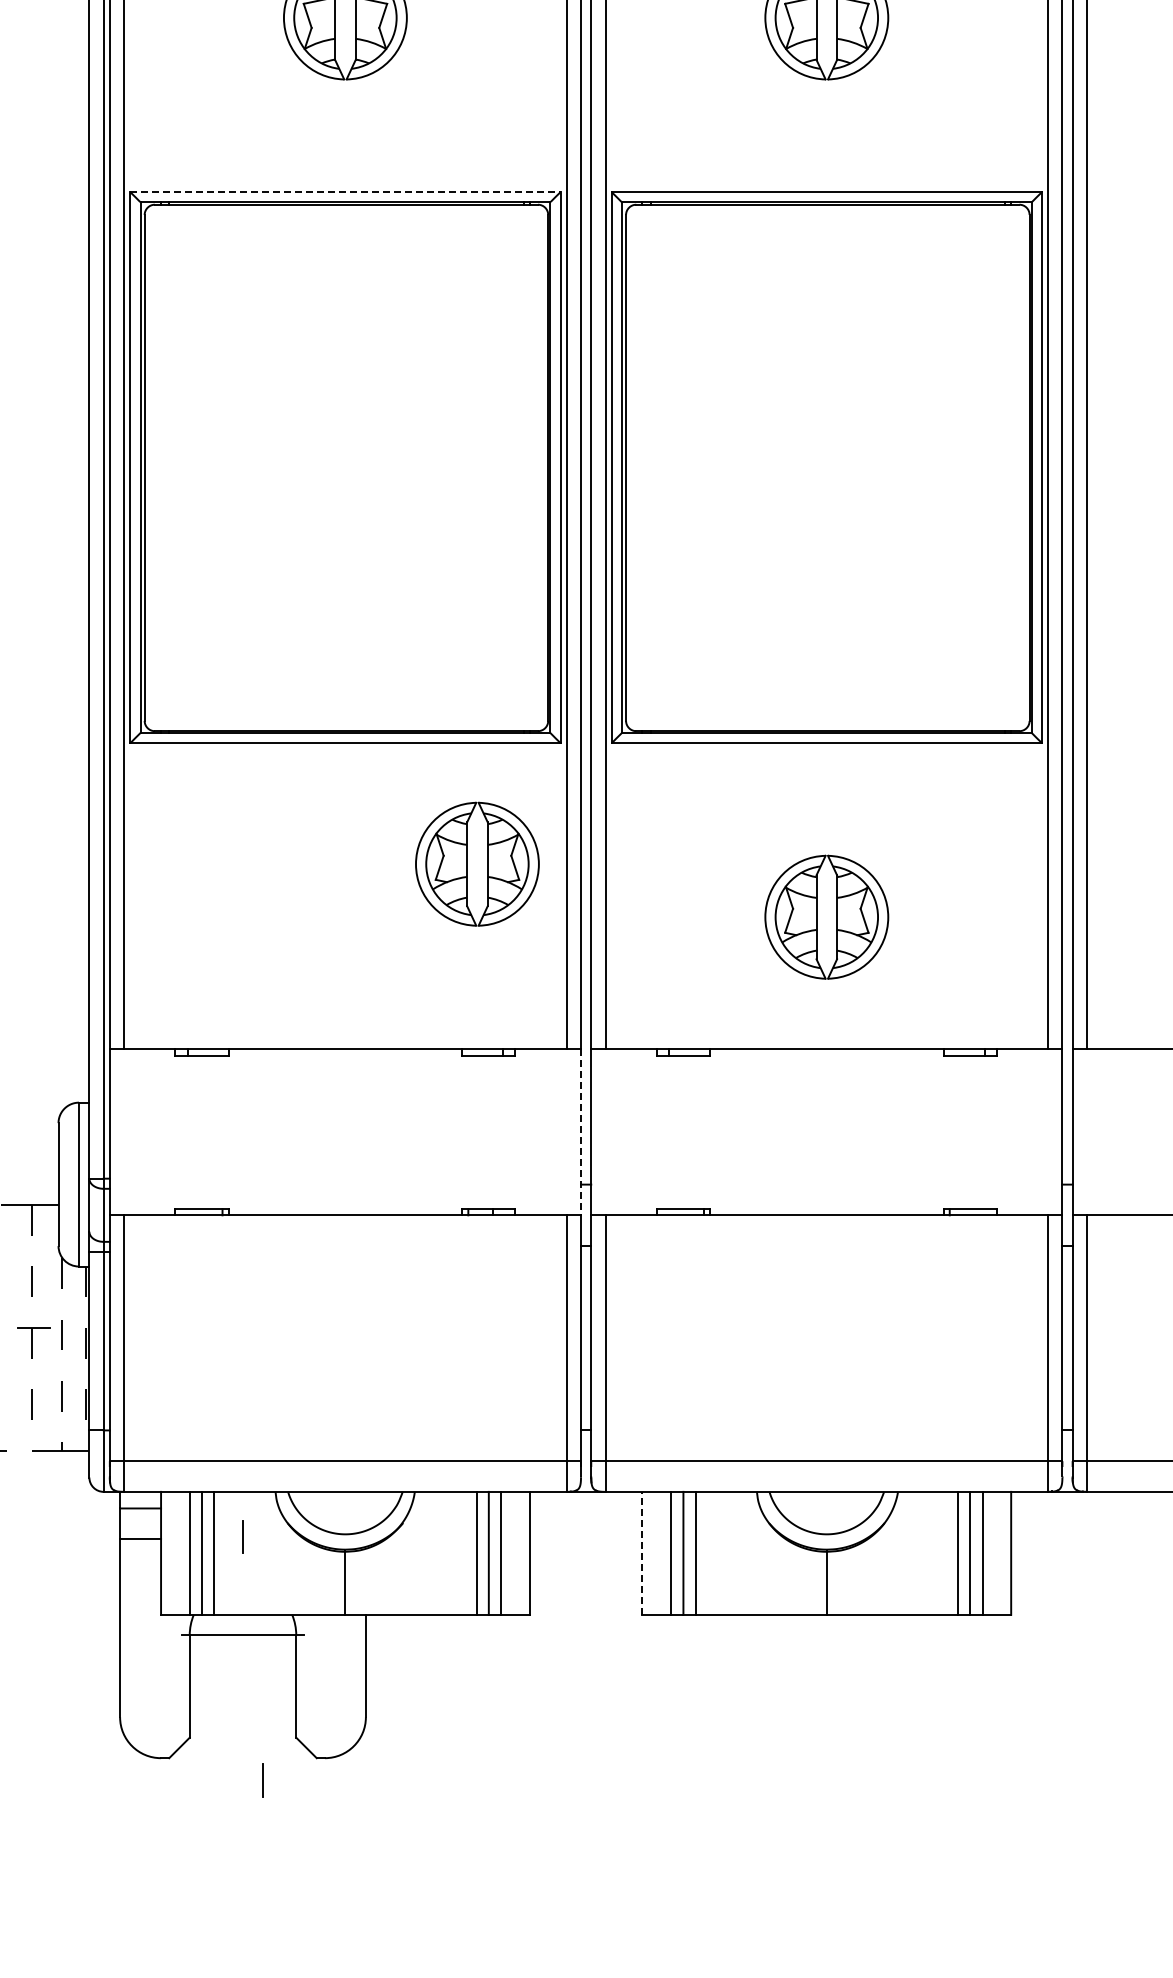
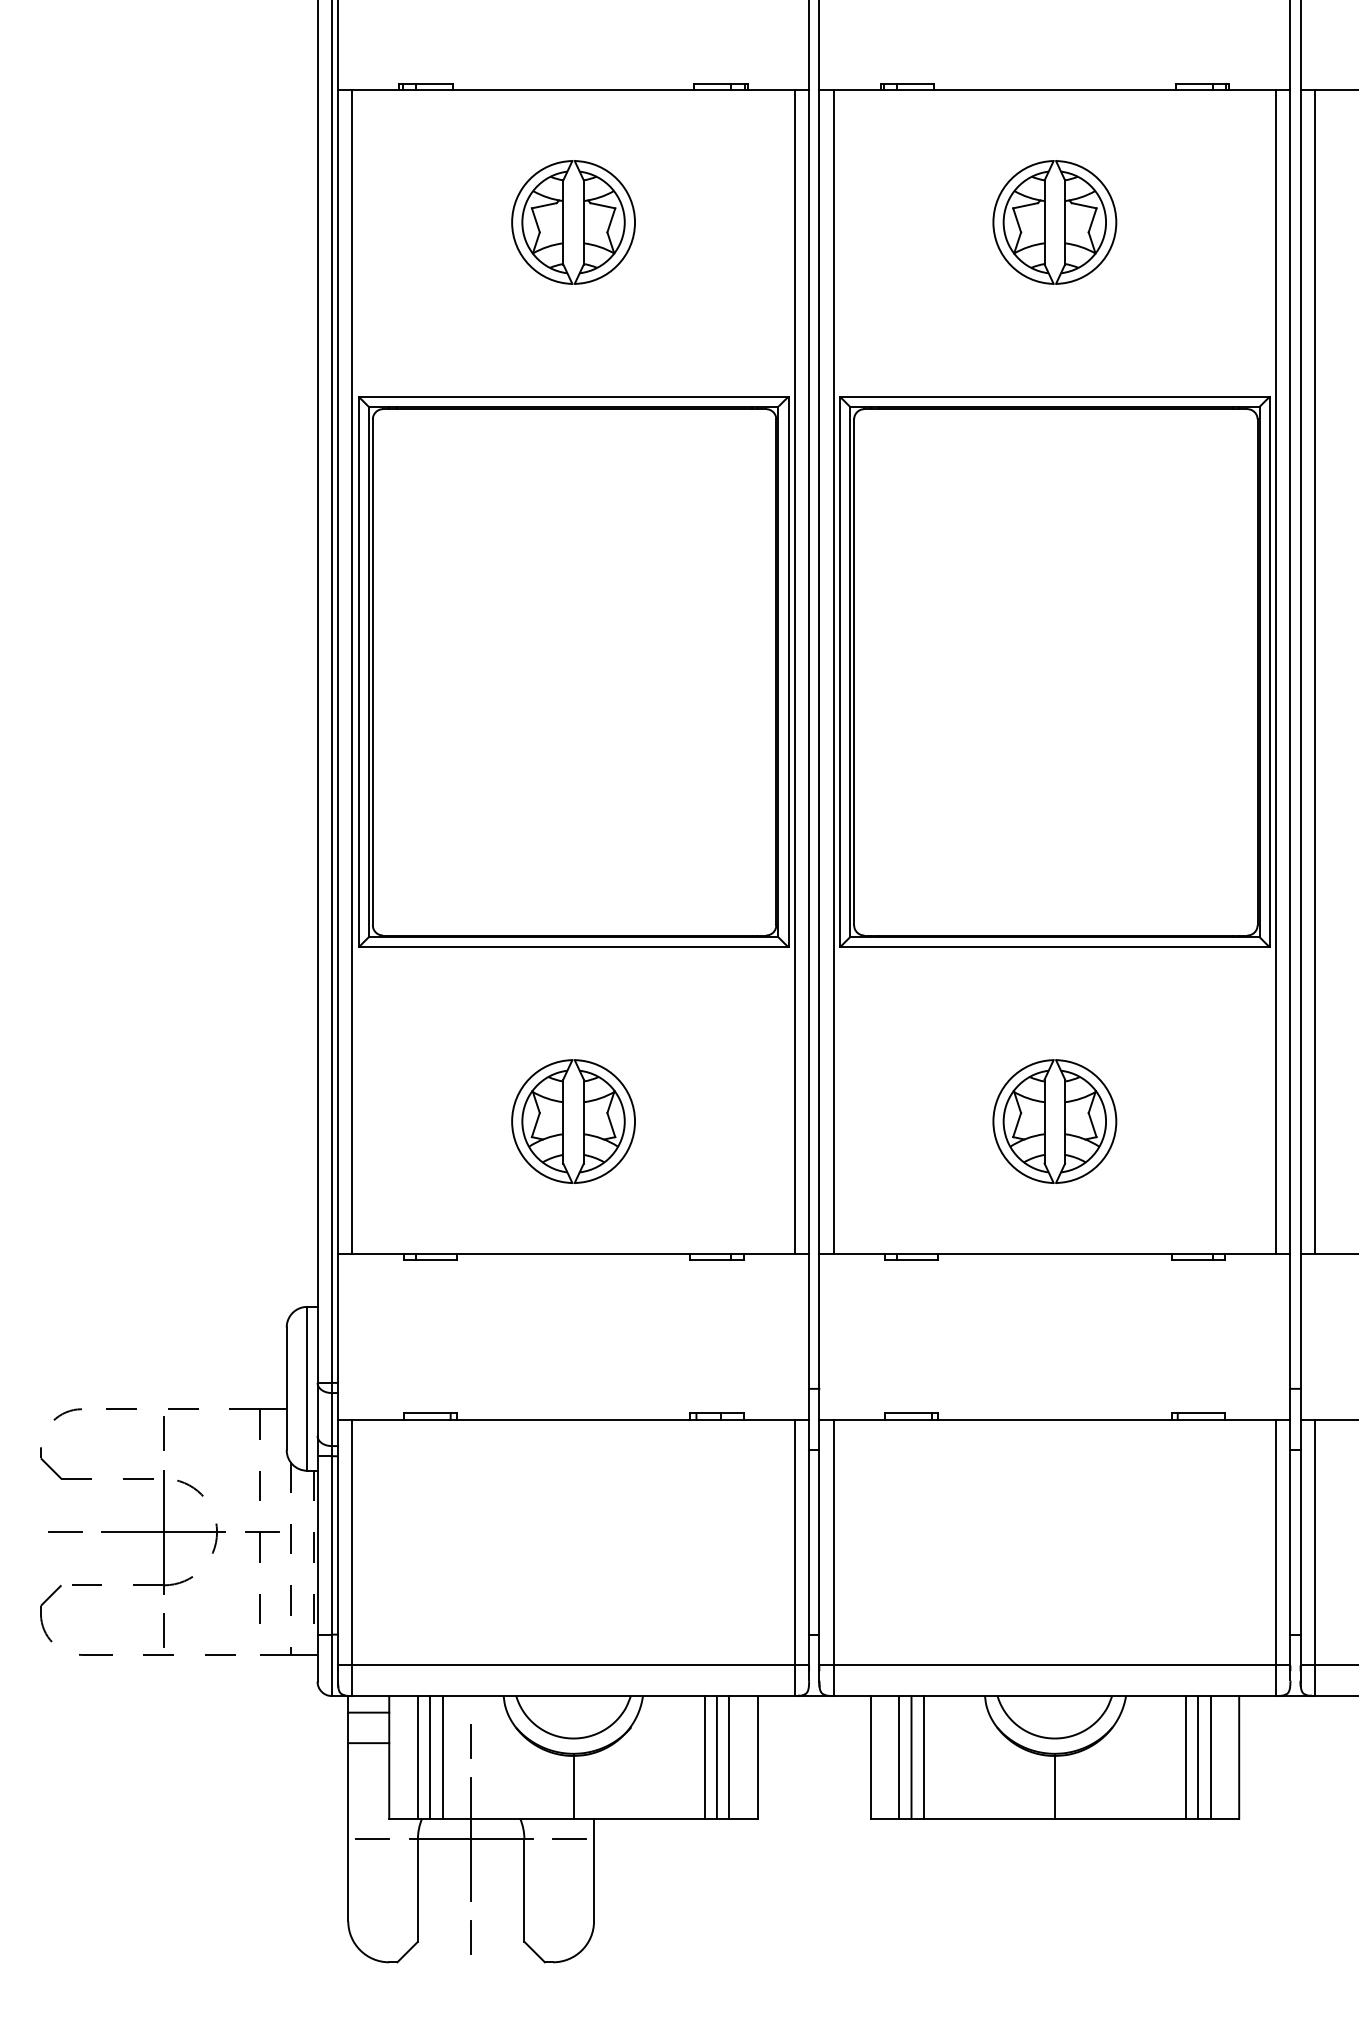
line: (346, 192) -> (574, 396), dashed -> solid
part: (477, 864) -> (573, 1121), moved
line: (581, 1132) -> (809, 1336), dashed -> solid
line: (642, 1553) -> (870, 1757), dashed -> solid
line: (243, 1634) -> (471, 1838), added
line: (144, 1635) -> (372, 1839), added
line: (341, 1635) -> (569, 1839), added
line: (262, 1780) -> (470, 1937), moved

